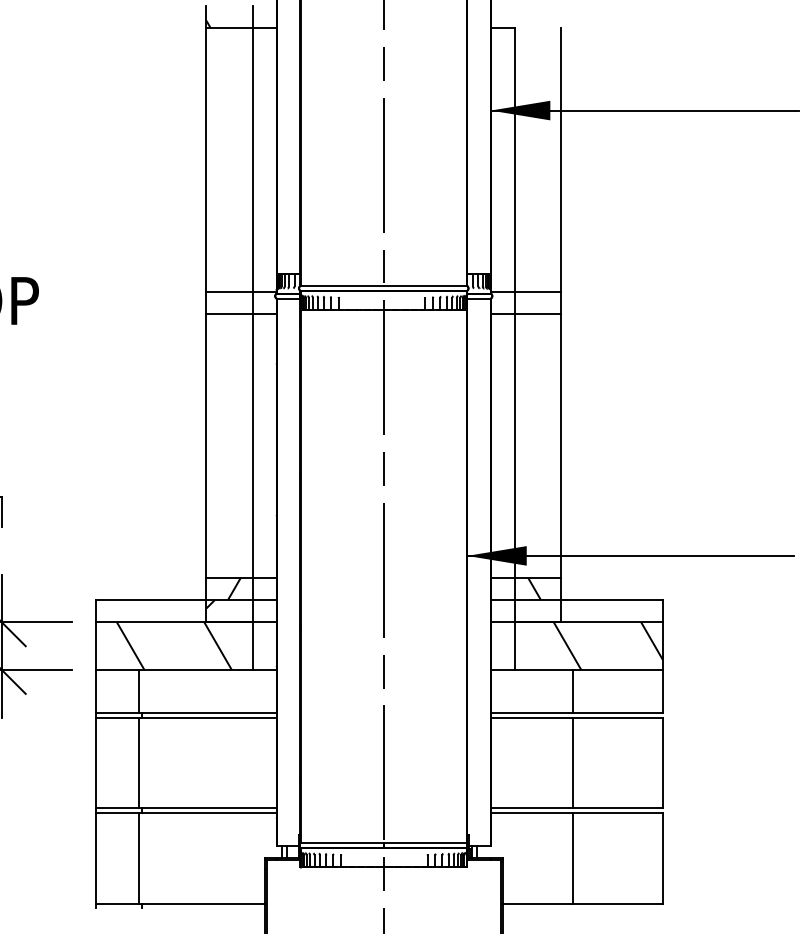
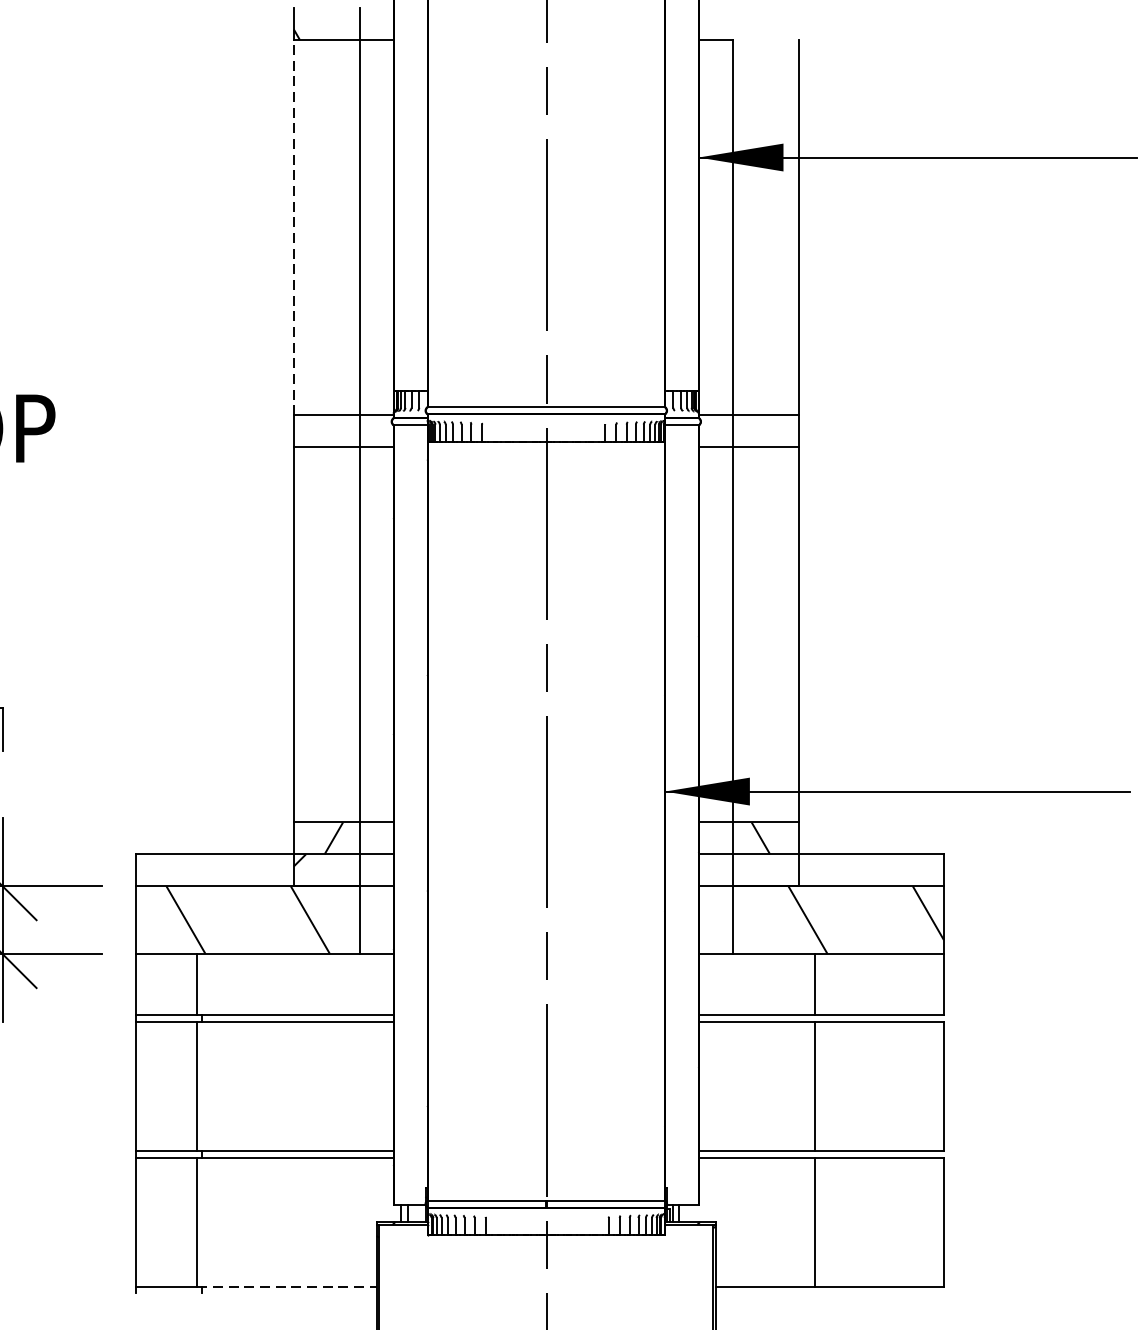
line: (206, 159) -> (293, 227), solid -> dashed
line: (201, 903) -> (286, 1286), solid -> dashed

